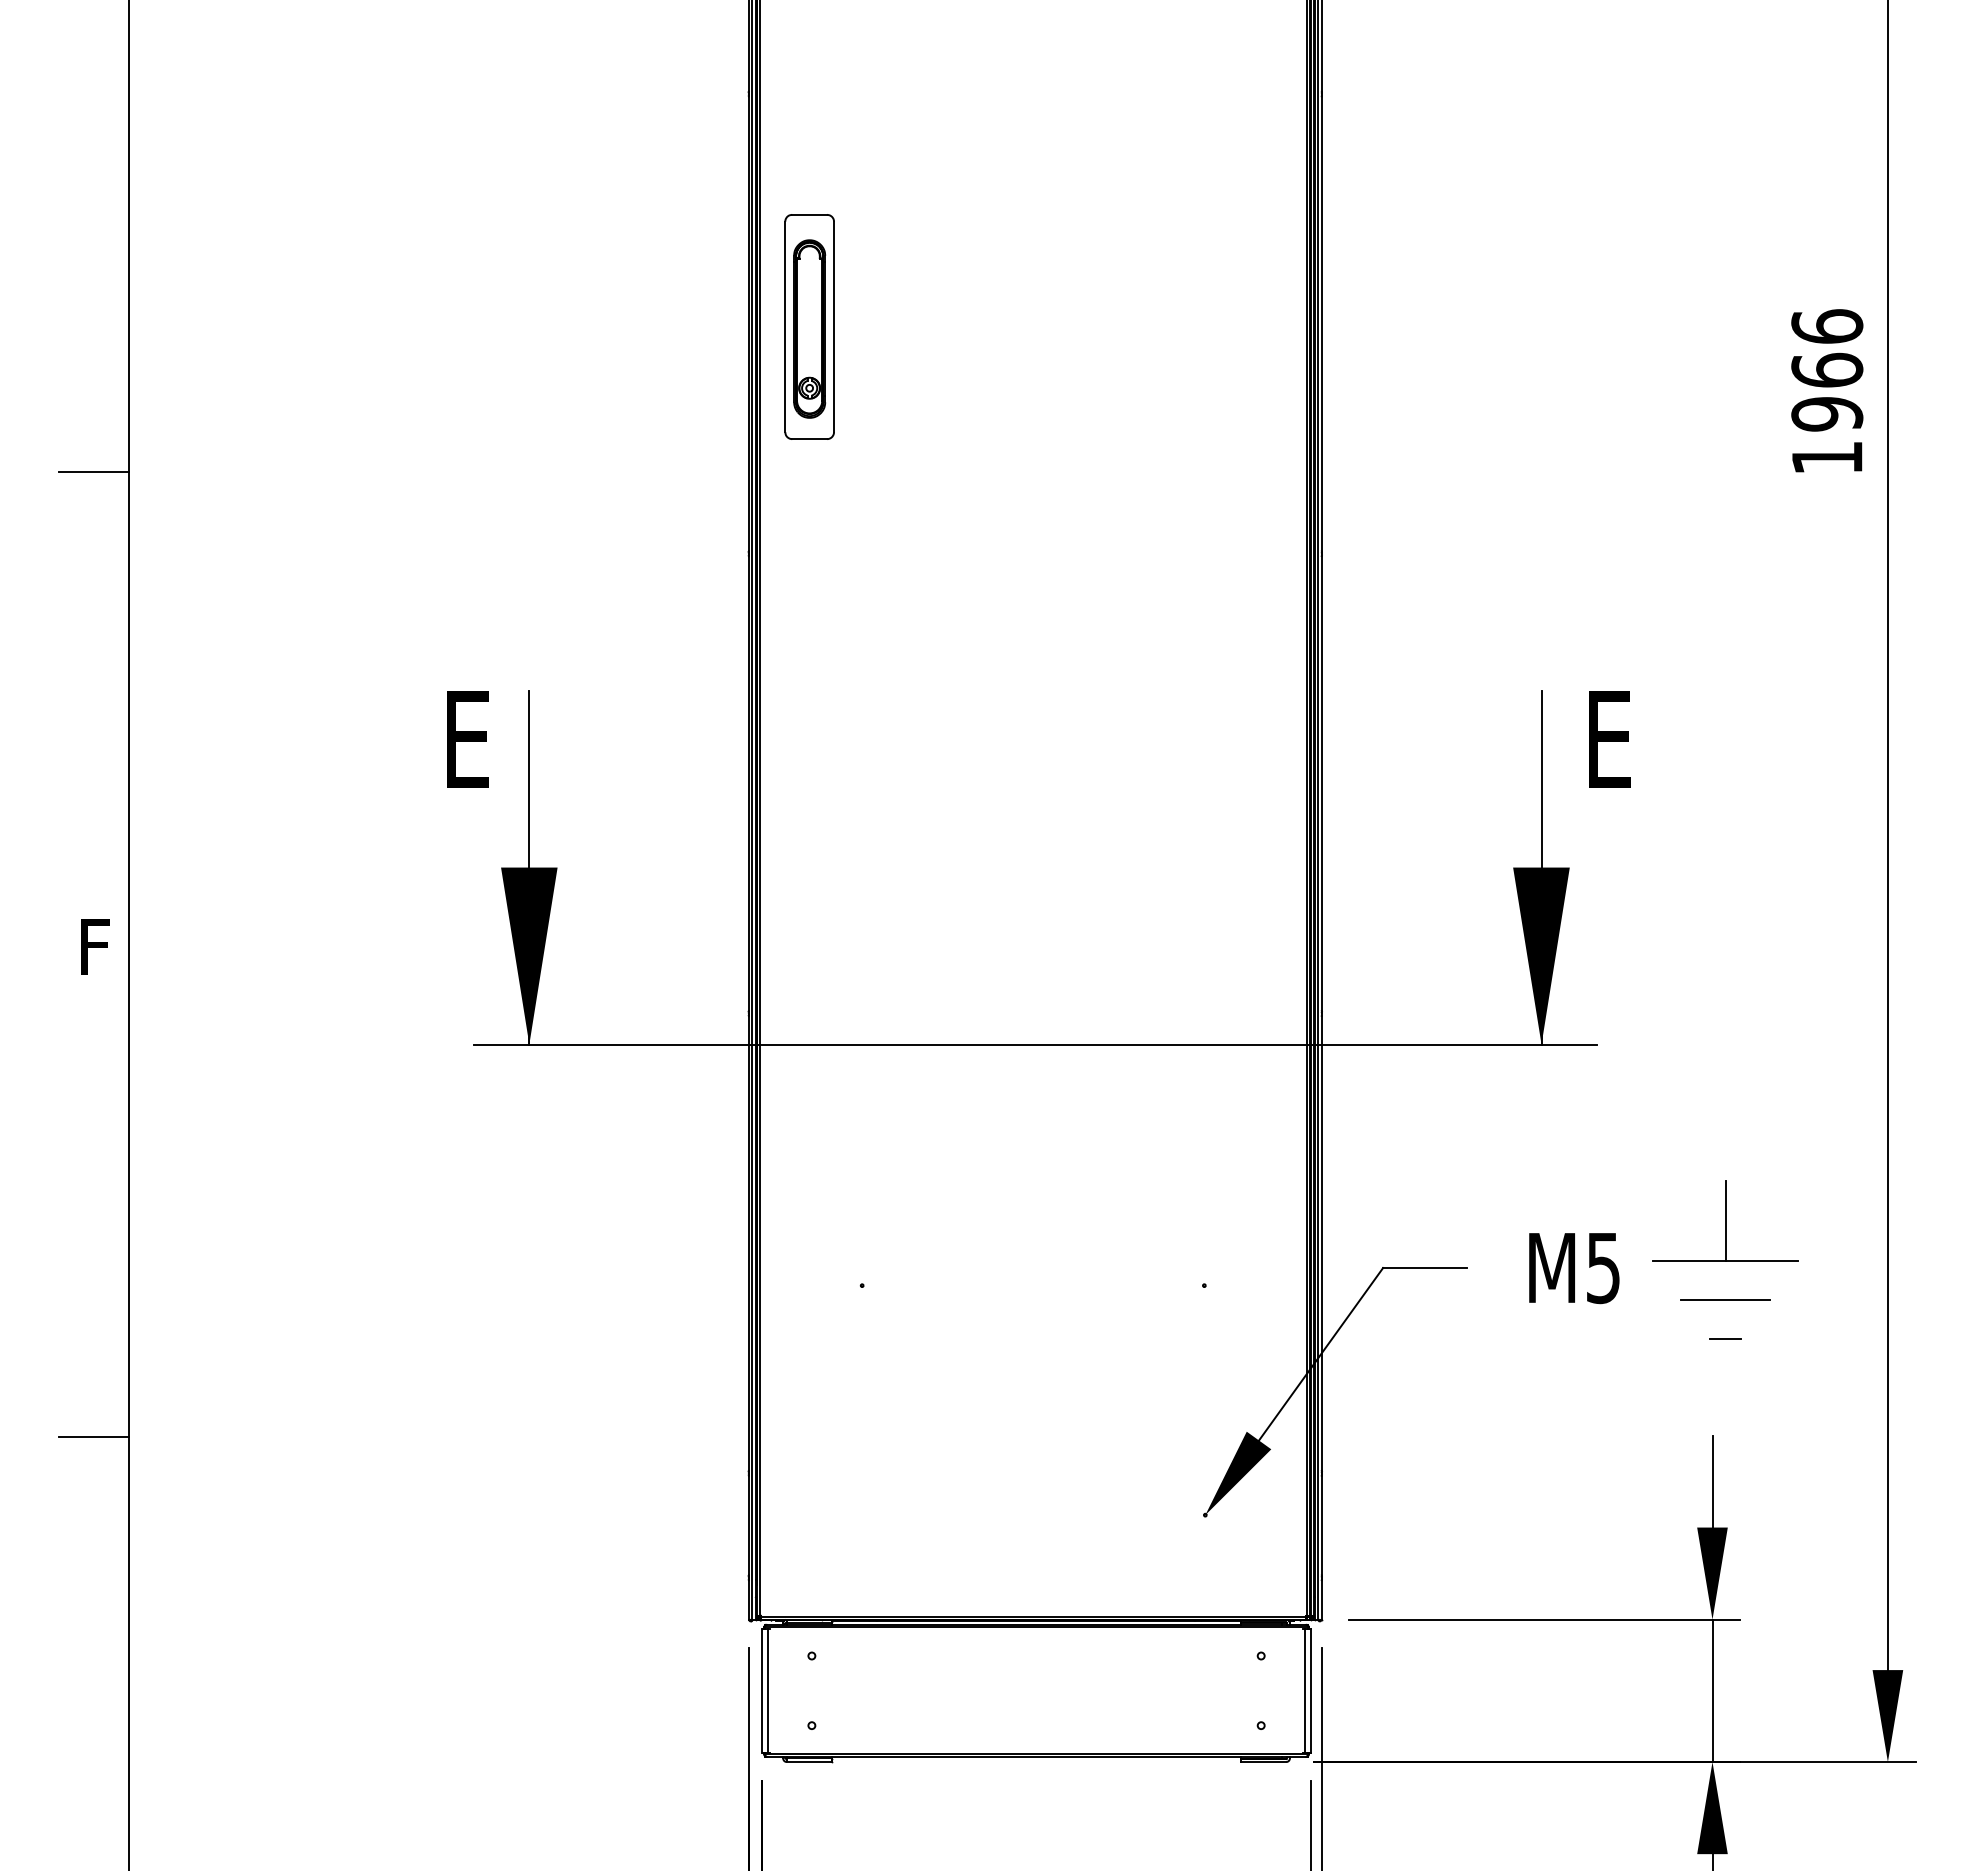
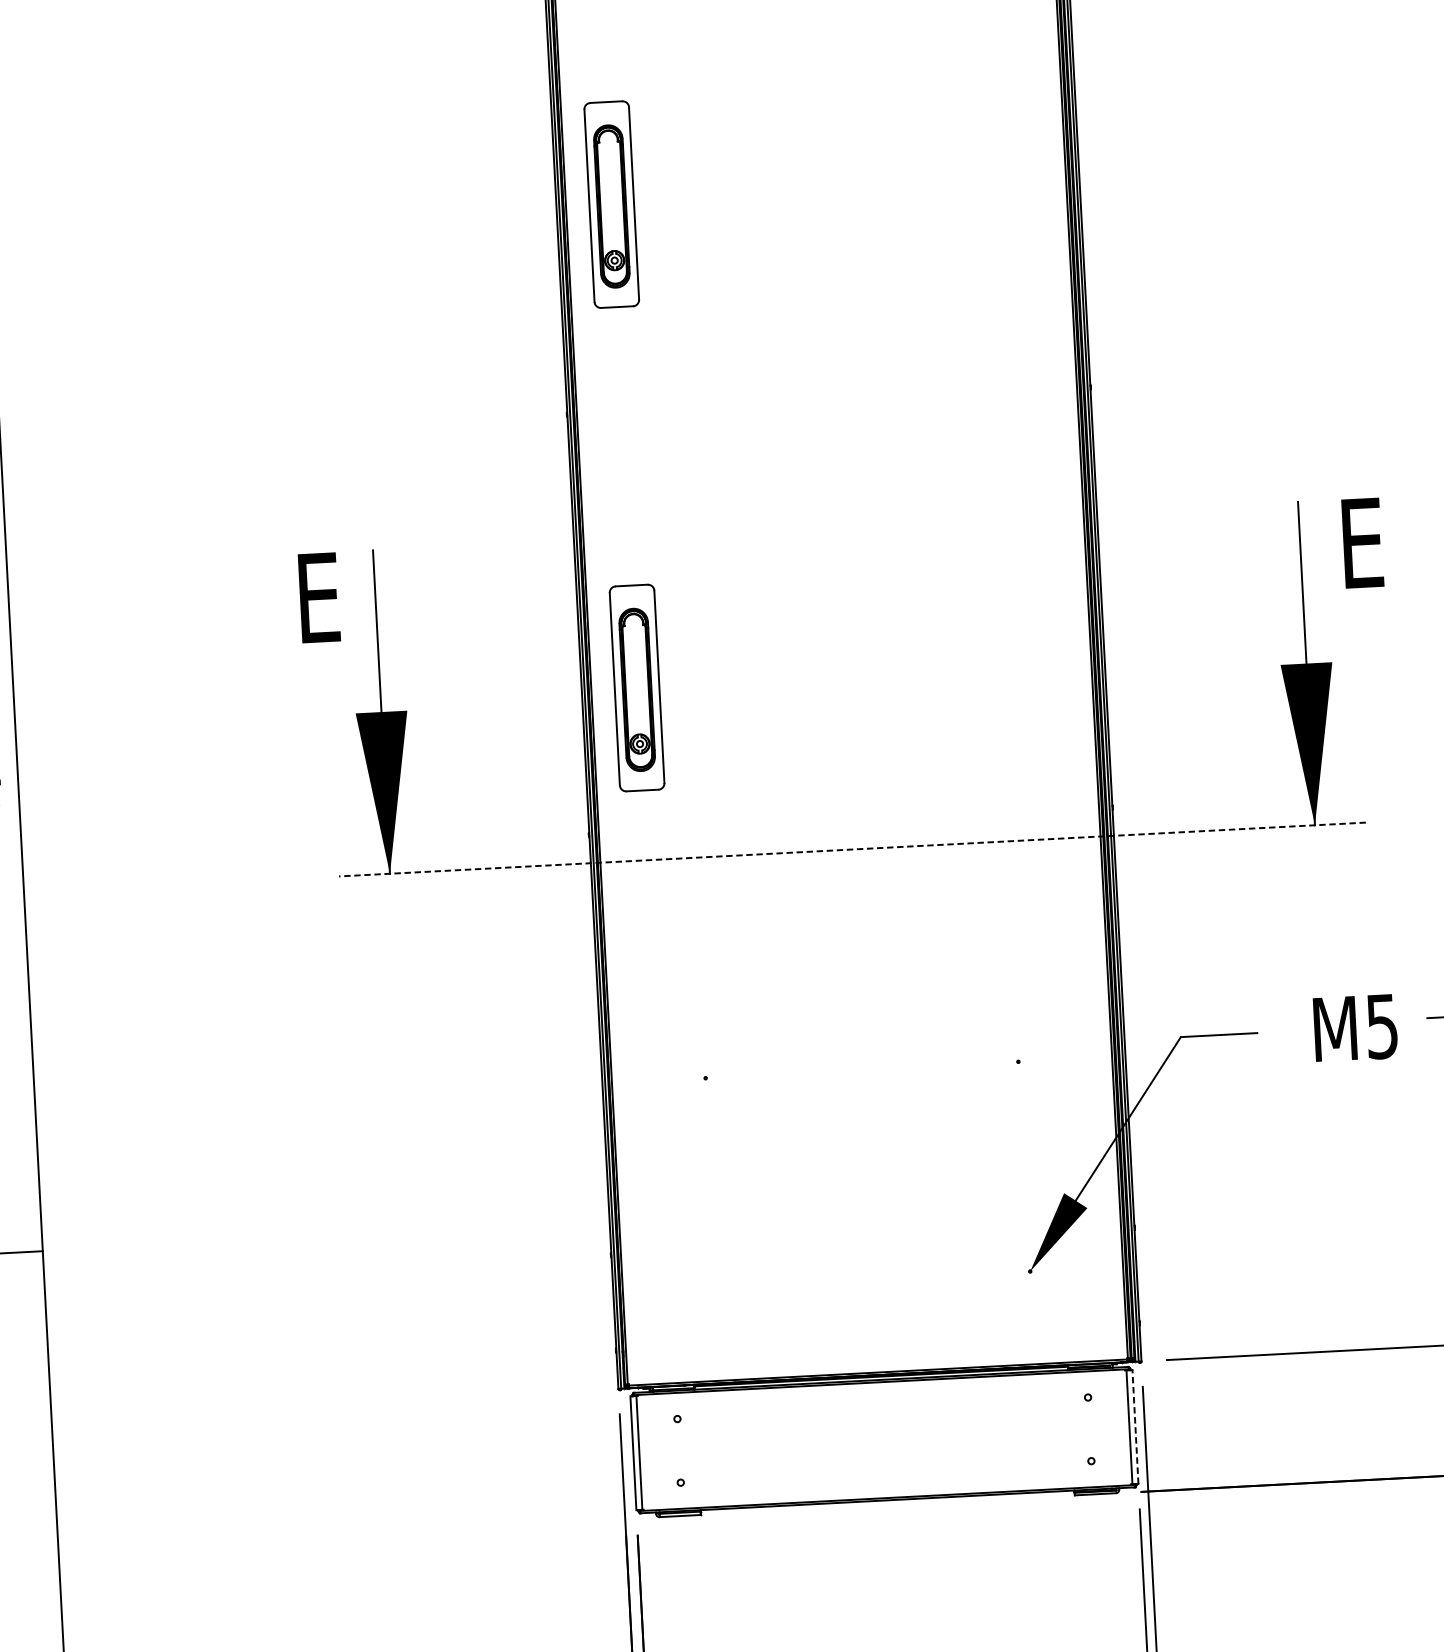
part: (809, 855) -> (636, 687), added
line: (1035, 1044) -> (852, 849), solid -> dashed
line: (1311, 1690) -> (1135, 1426), solid -> dashed

